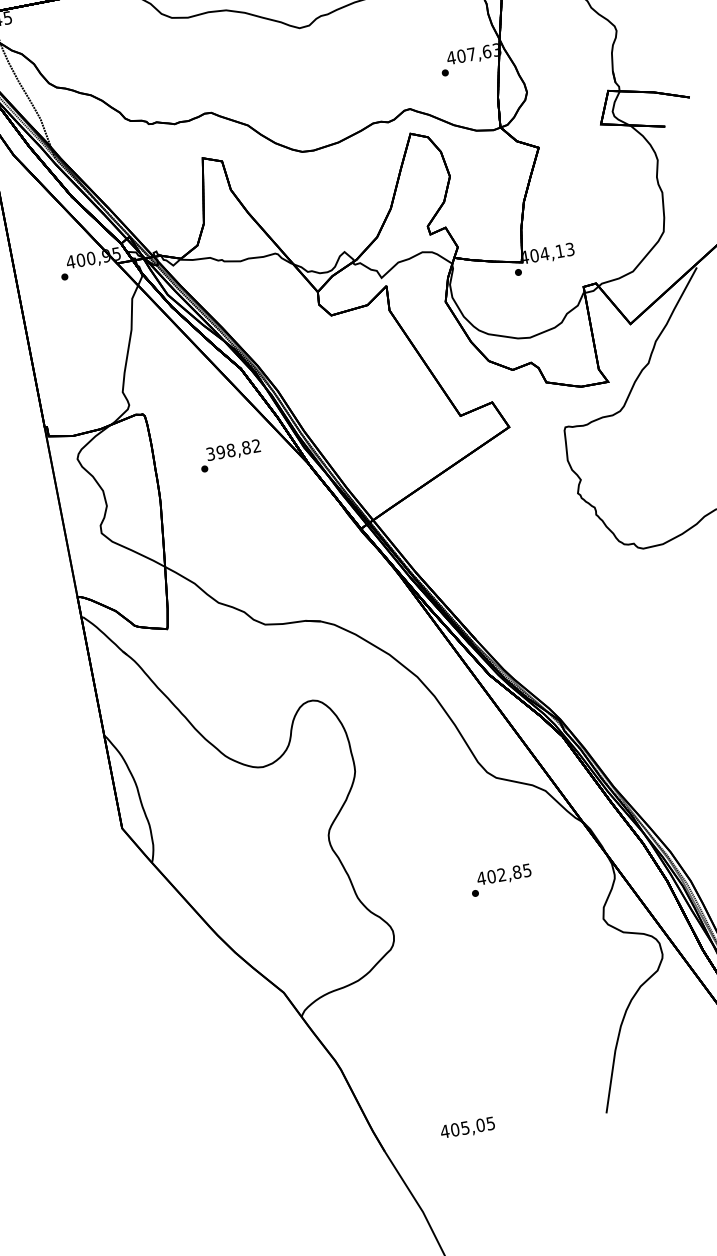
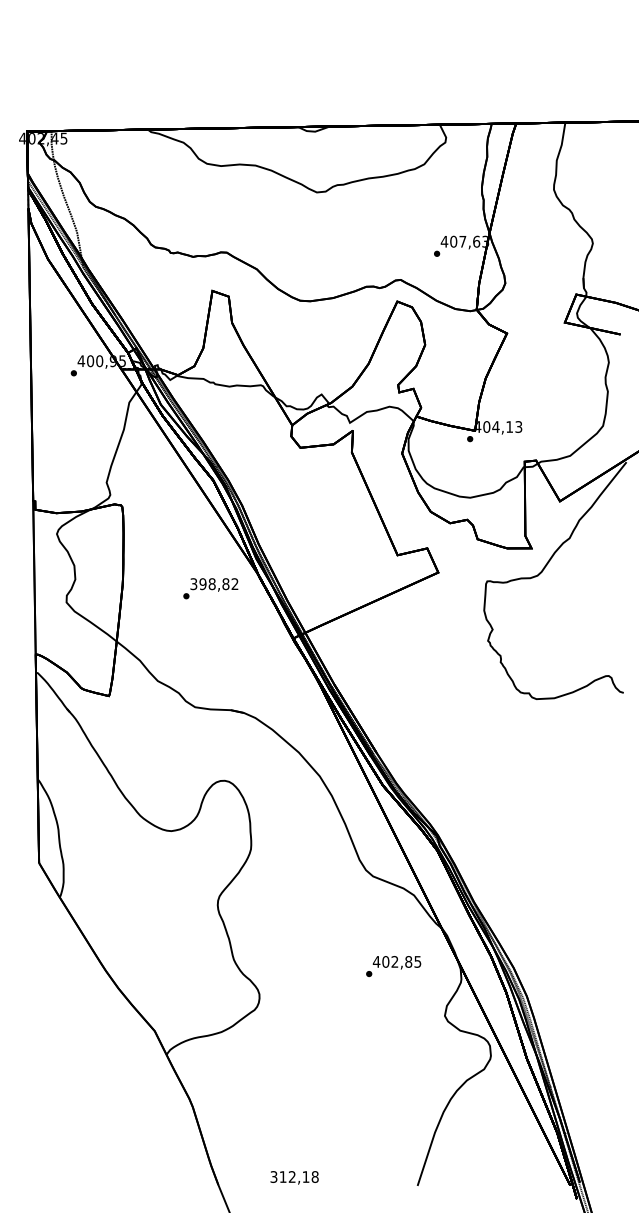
text: (230, 455) -> (210, 588), moved
text: (501, 880) -> (393, 966), moved
text: (467, 1127) -> (294, 1176), 405,05 -> 312,18

